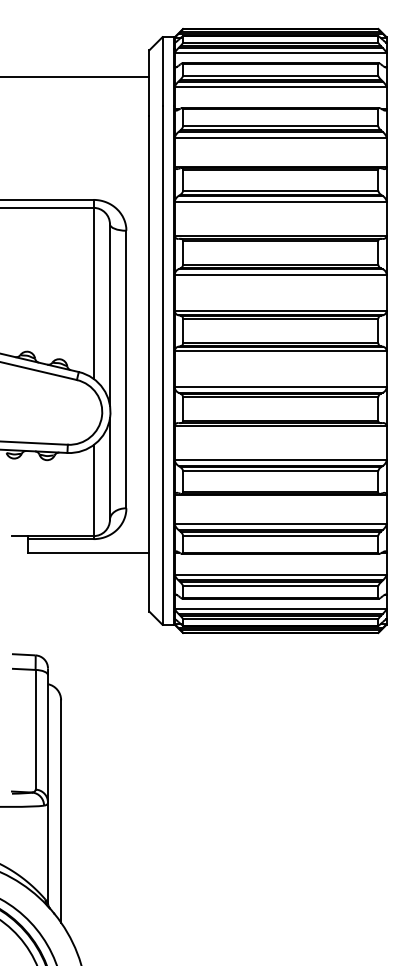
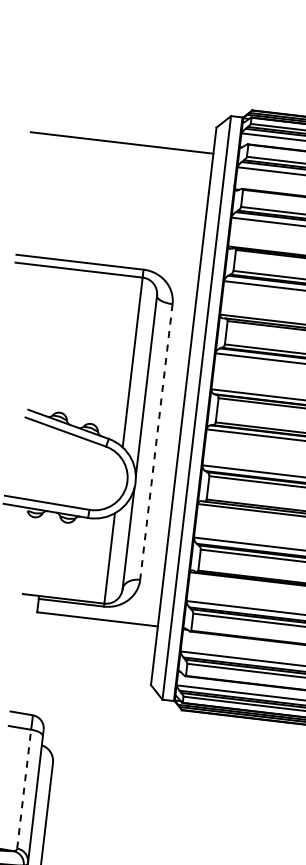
line: (126, 369) -> (156, 441), solid -> dashed
line: (35, 729) -> (24, 788), solid -> dashed

